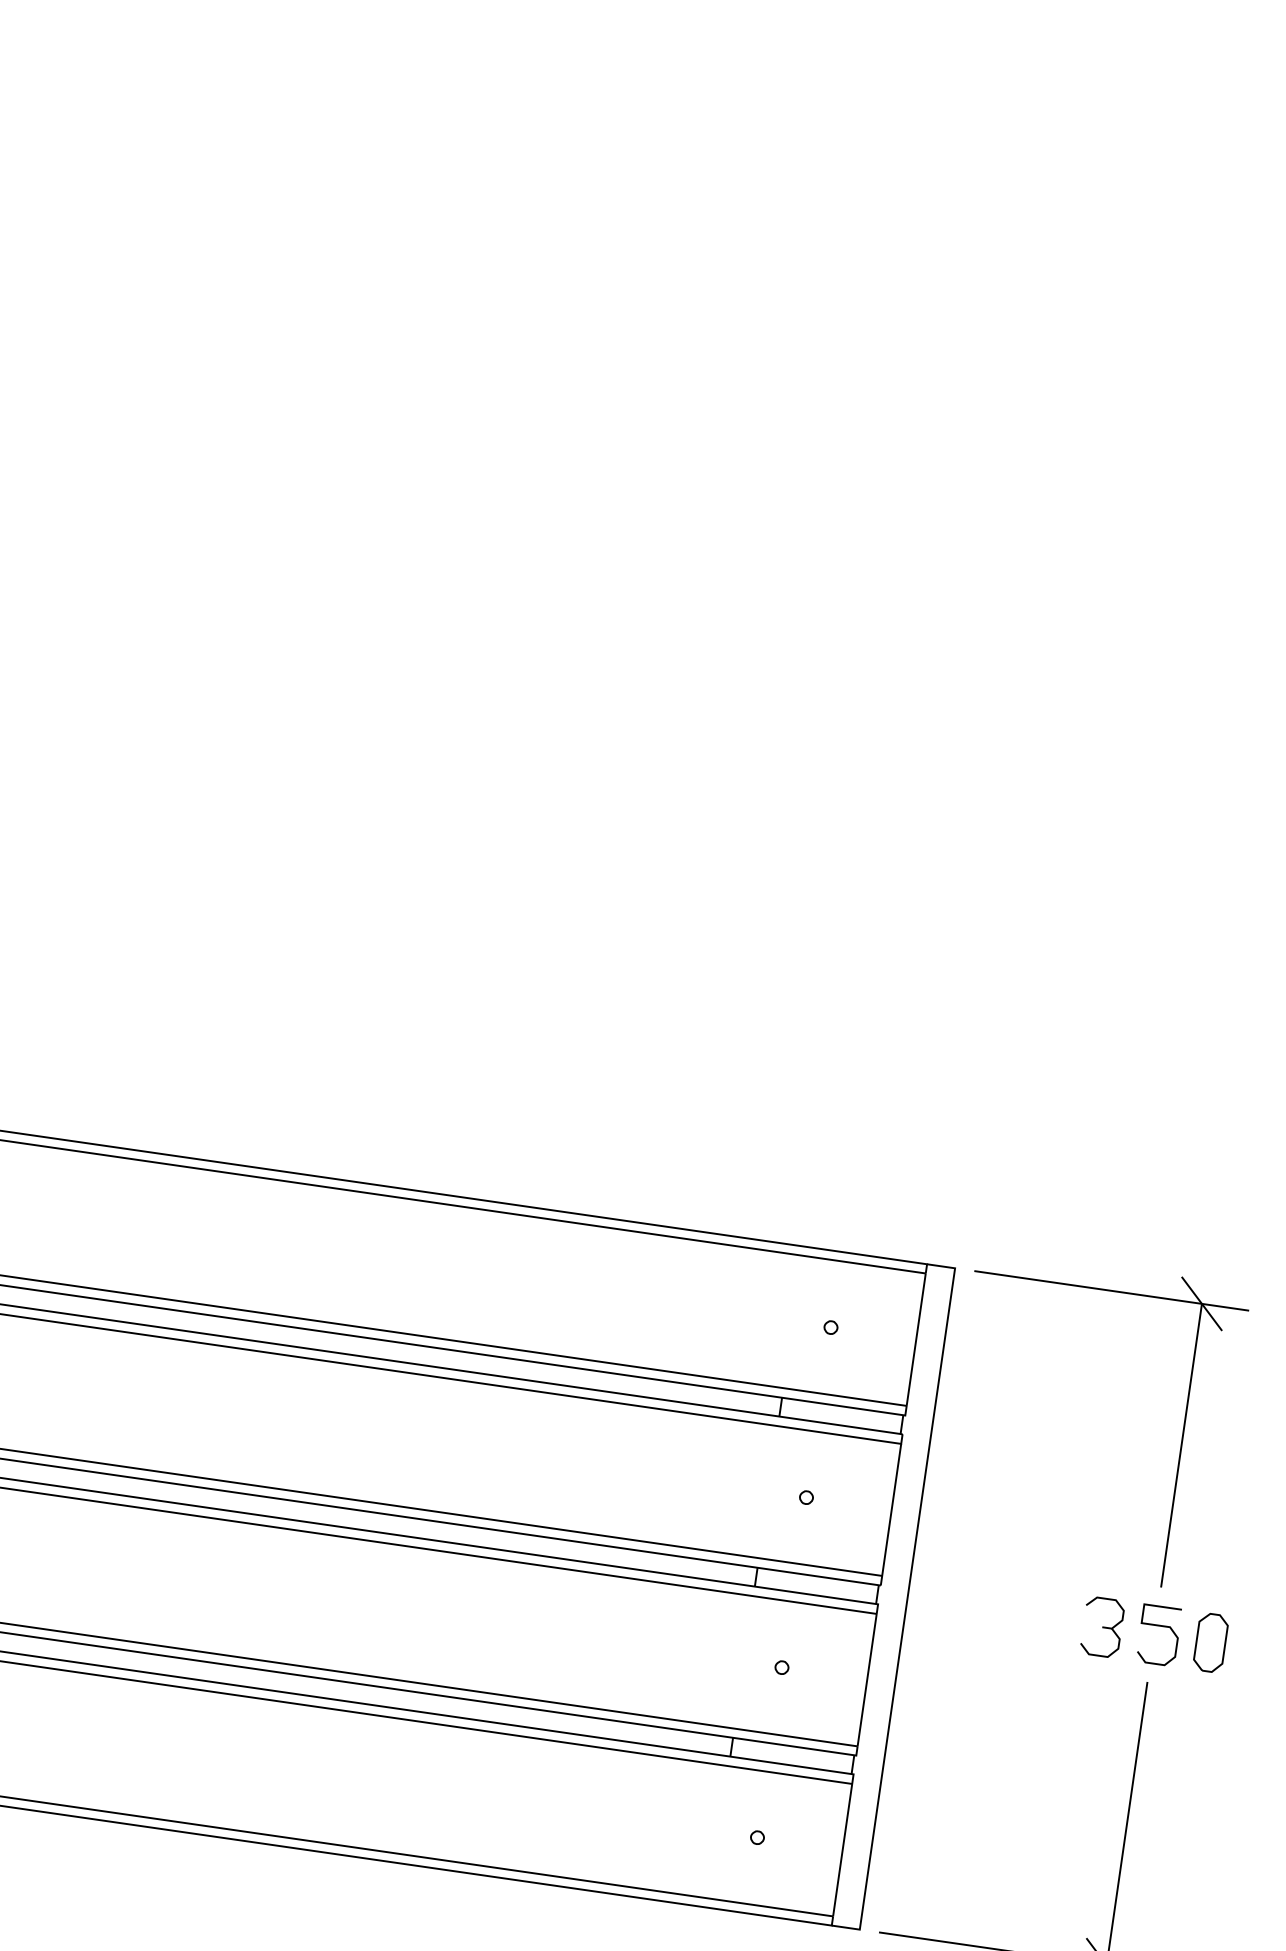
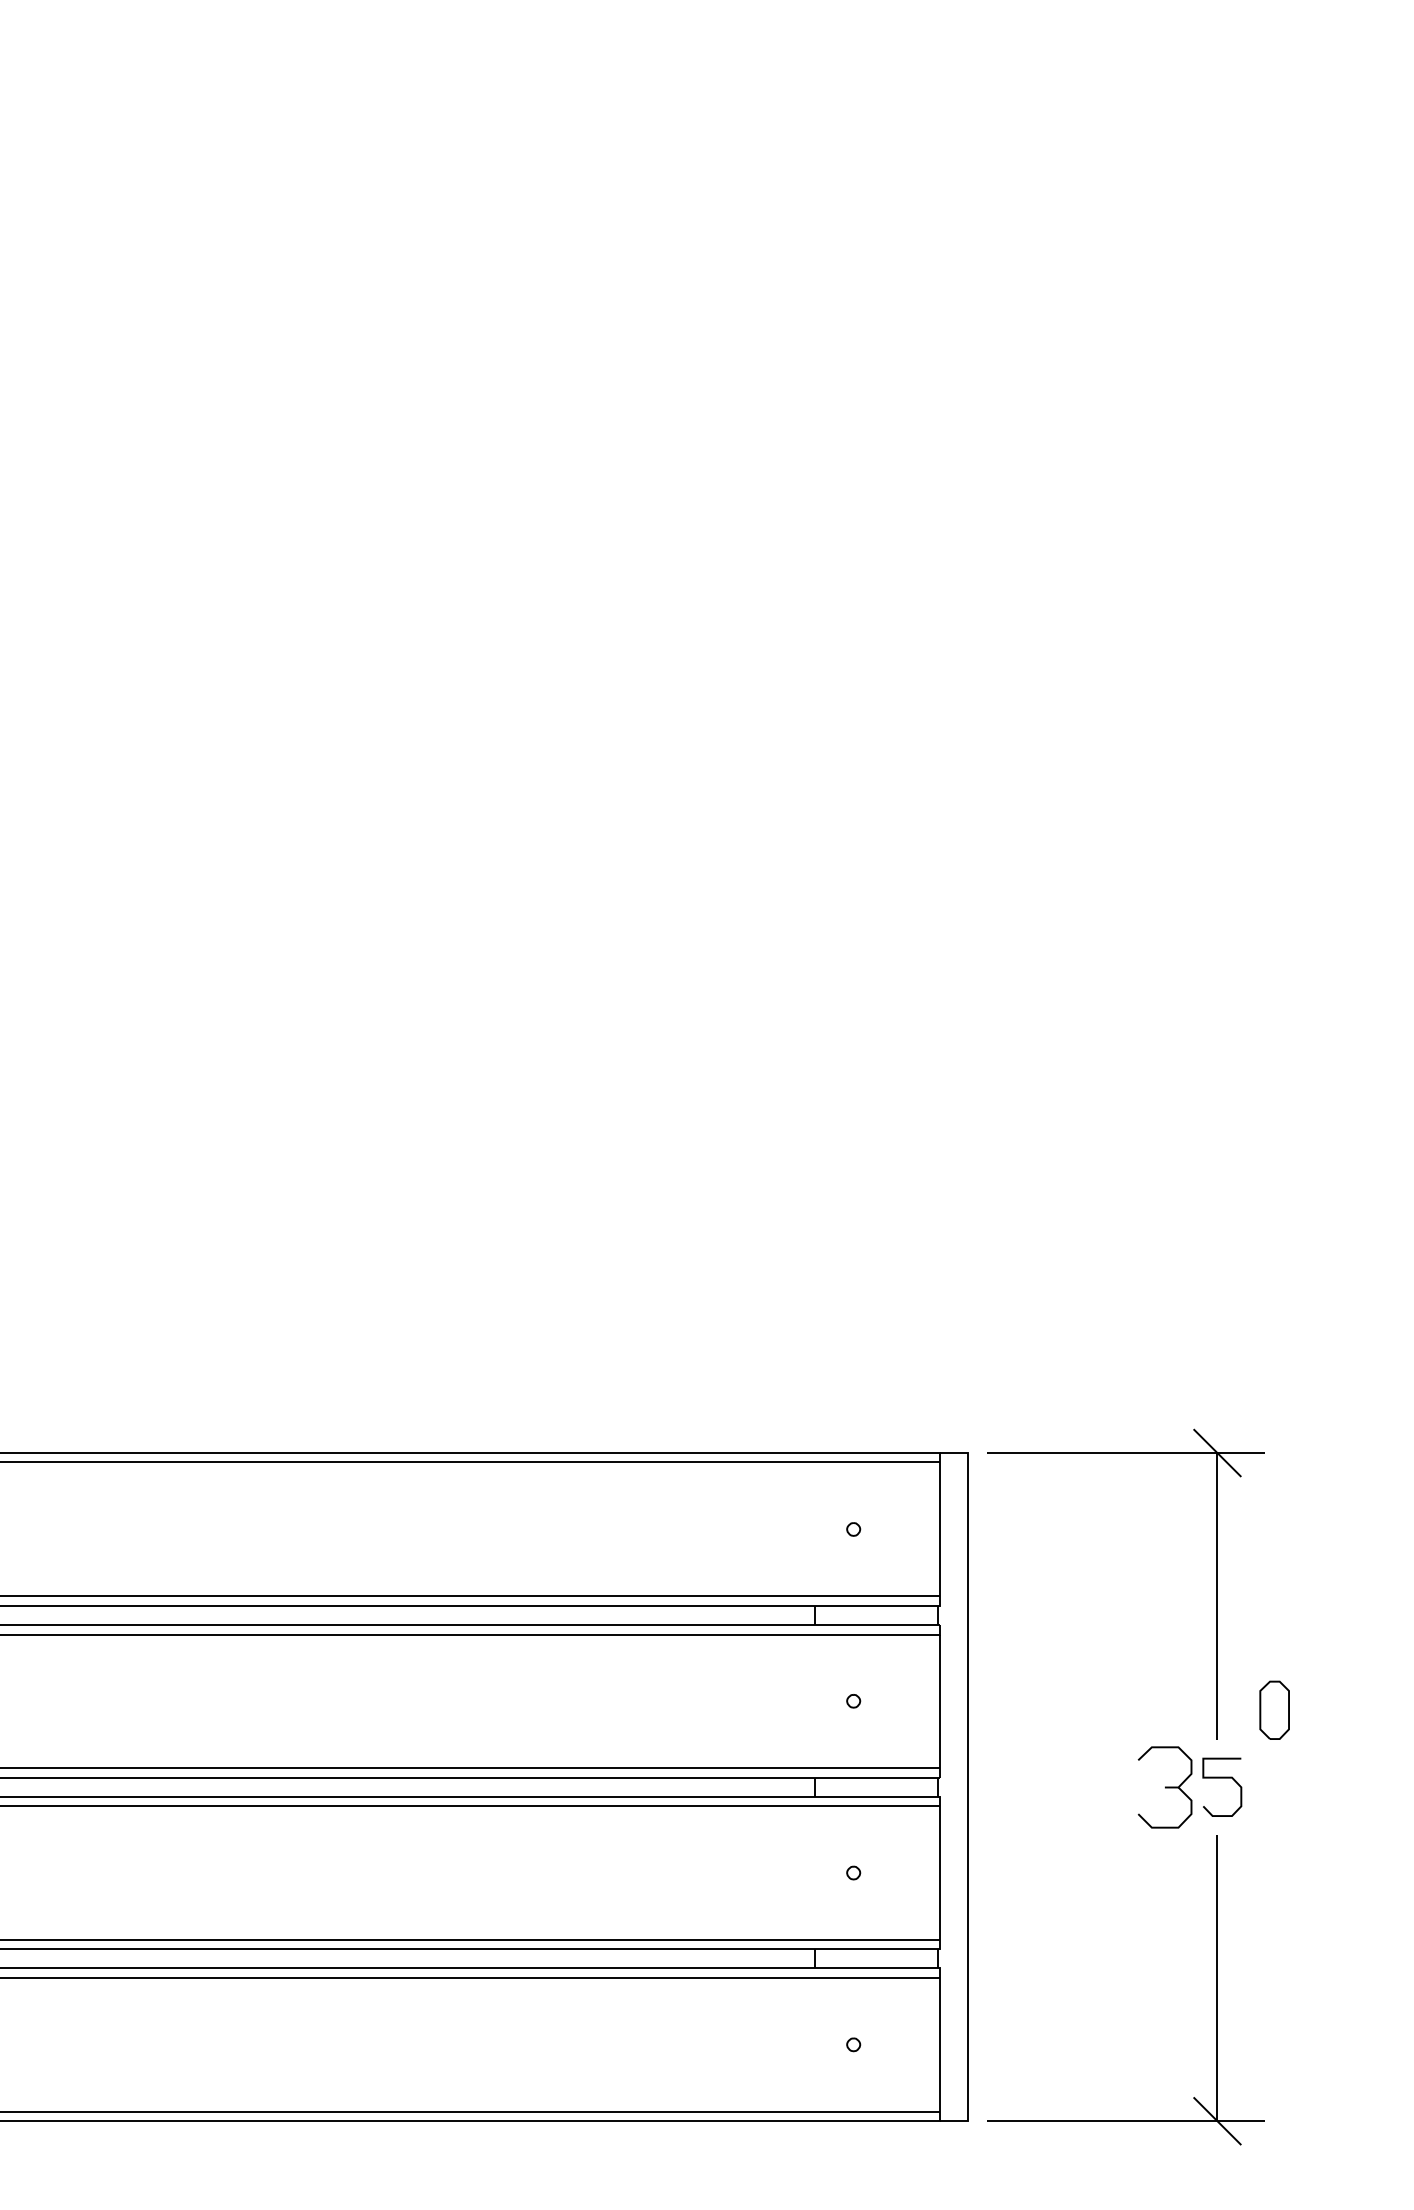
part: (1101, 1626) -> (1164, 1786), size x1.4
part: (1210, 1642) -> (1274, 1709), moved

